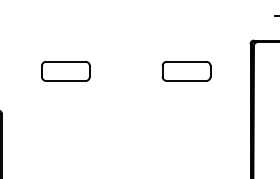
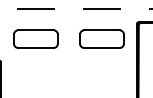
line: (65, 17) -> (35, 9), added
line: (185, 17) -> (101, 9), added
part: (65, 70) -> (35, 38), size x1.67
part: (185, 70) -> (101, 38), size x1.67

